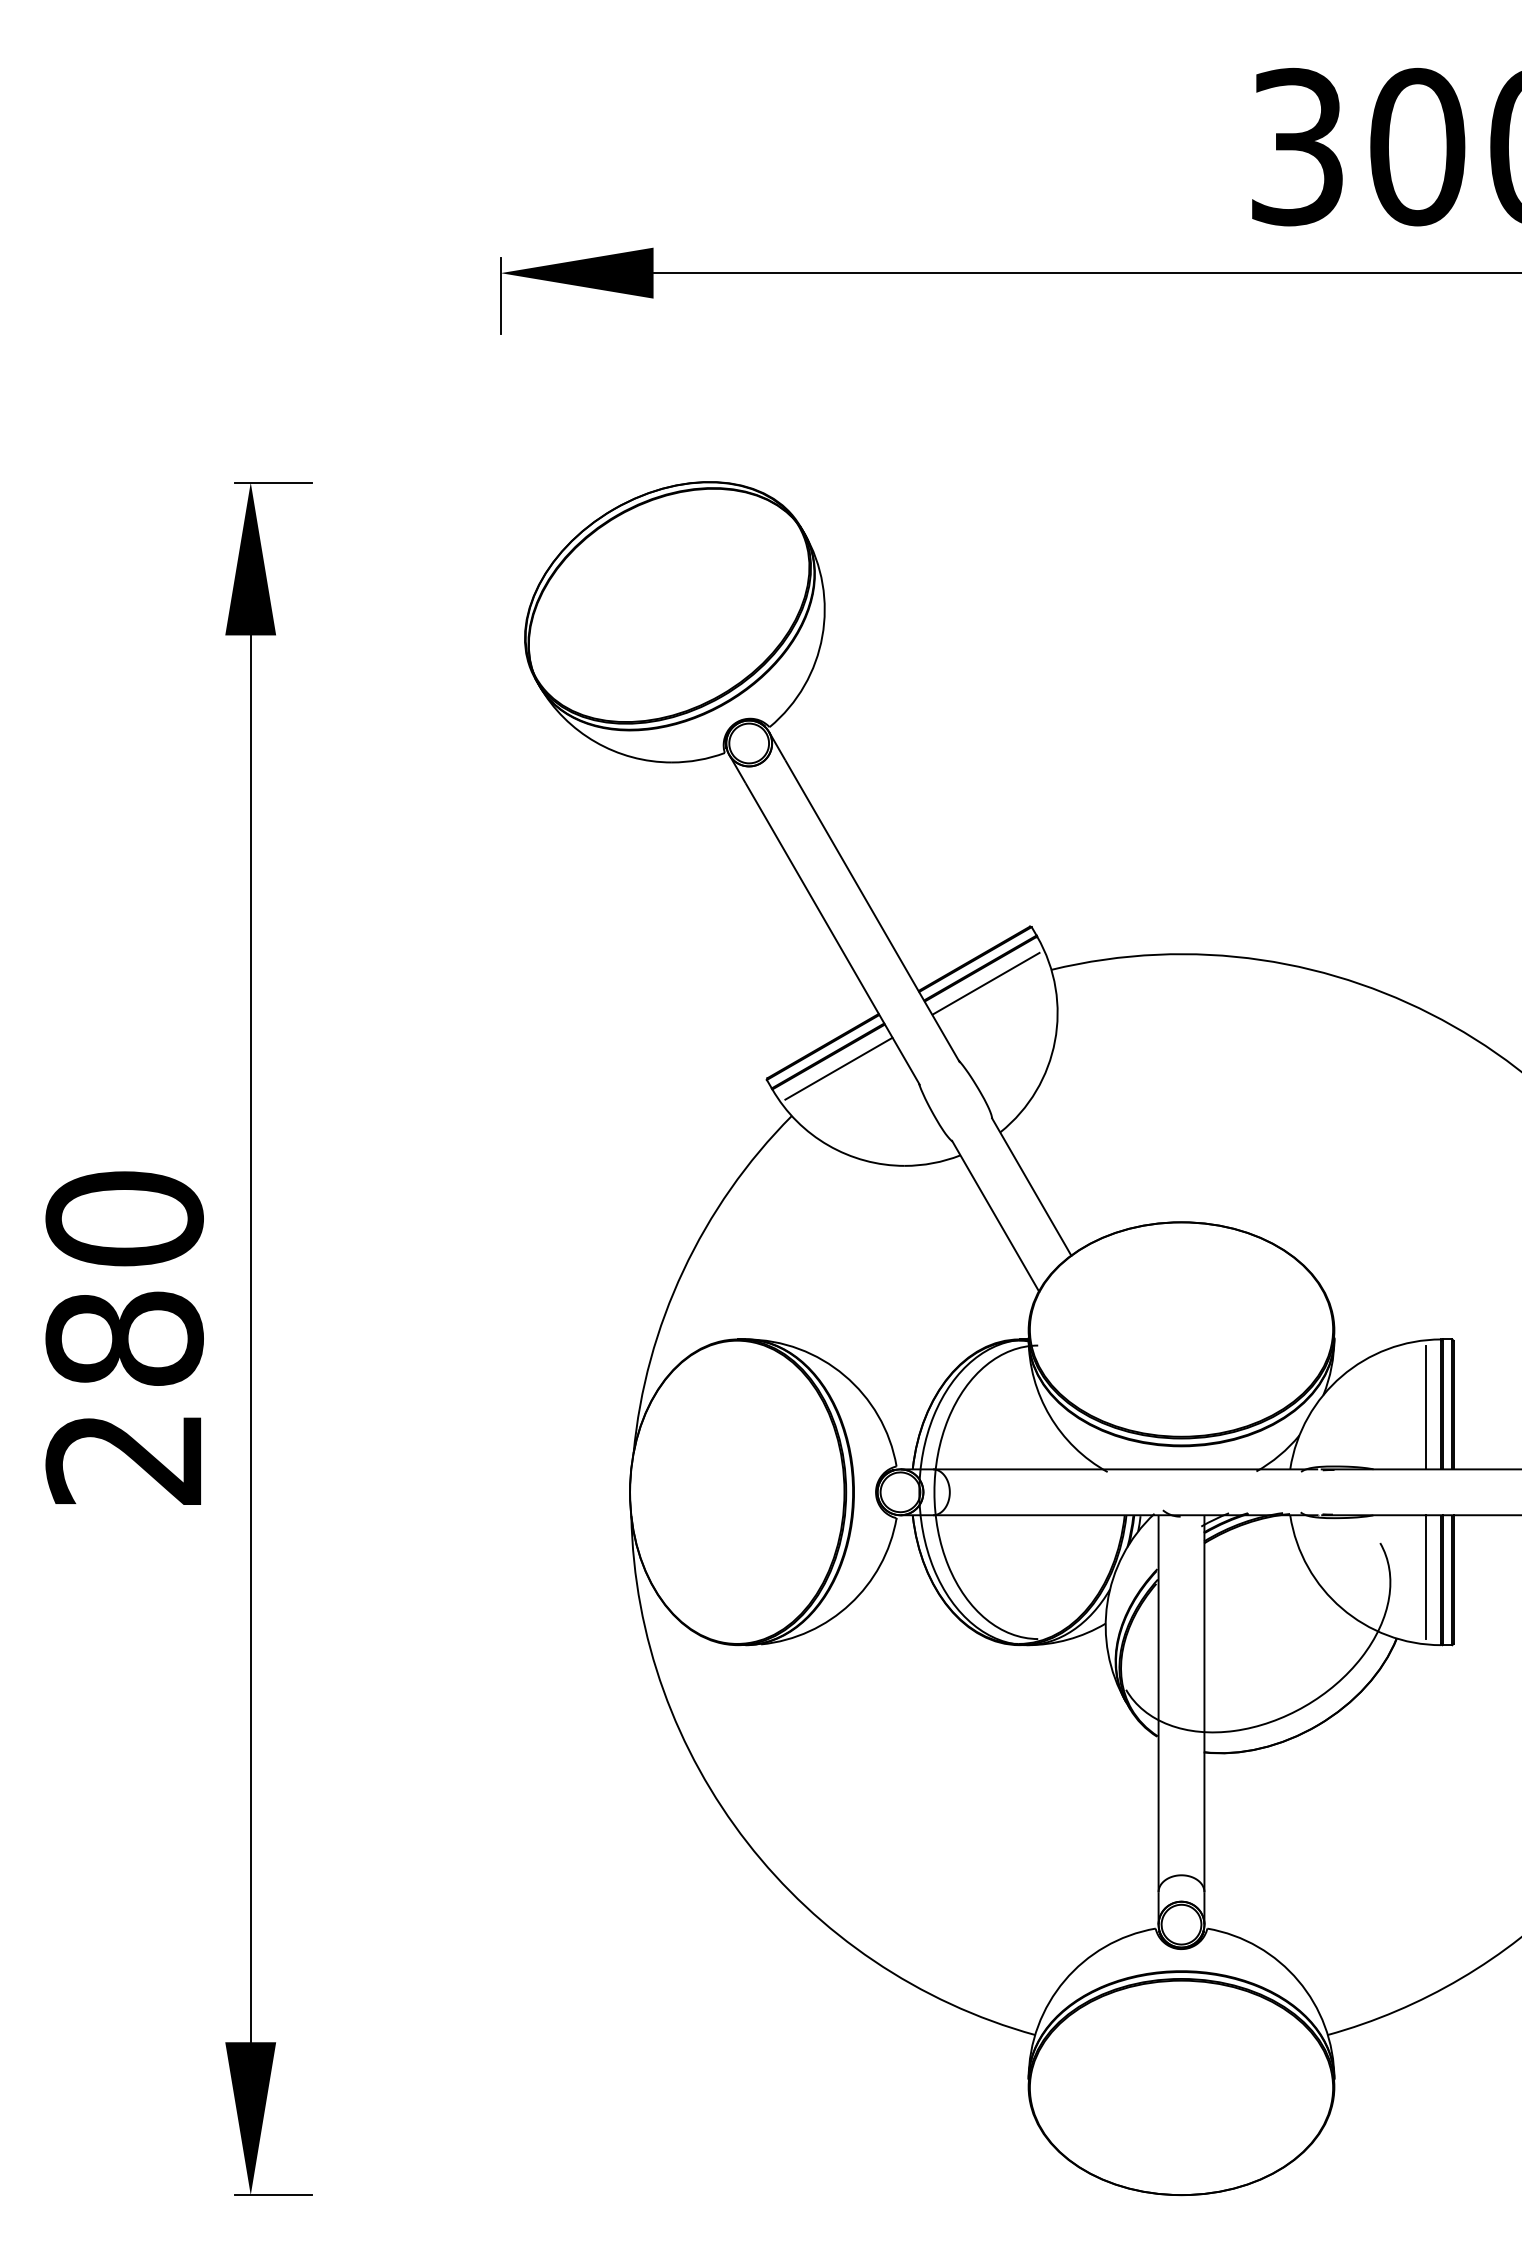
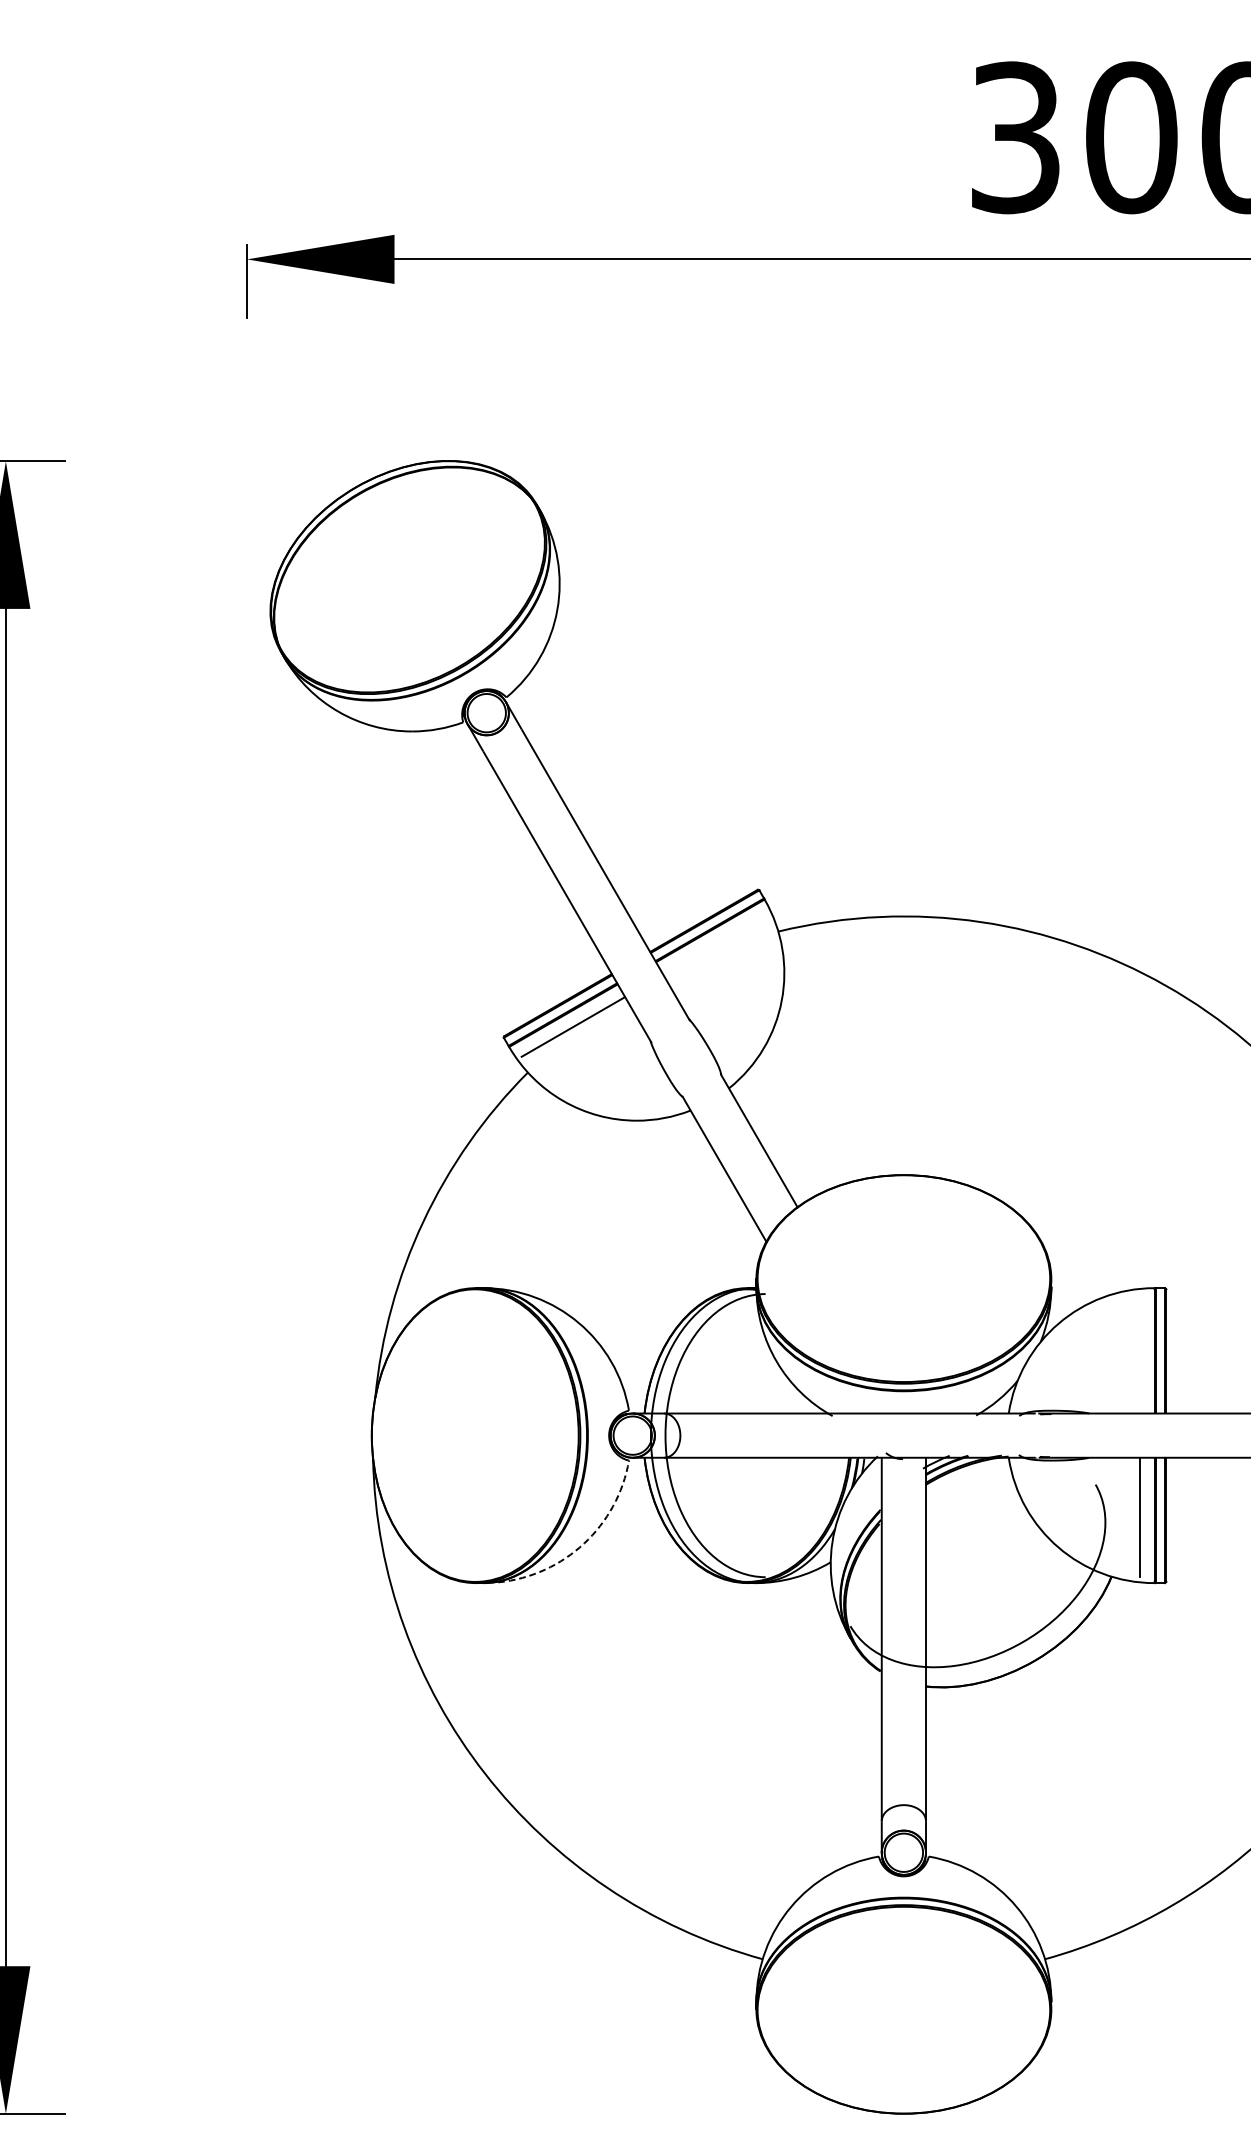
line: (985, 983) -> (714, 944), removed
line: (1426, 1406) -> (1140, 1352), removed
arc: (850, 1604) -> (584, 1543), solid -> dashed

